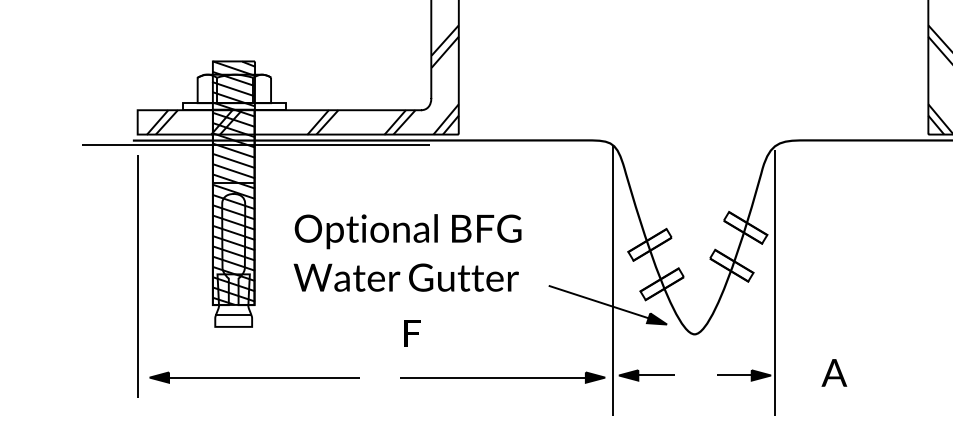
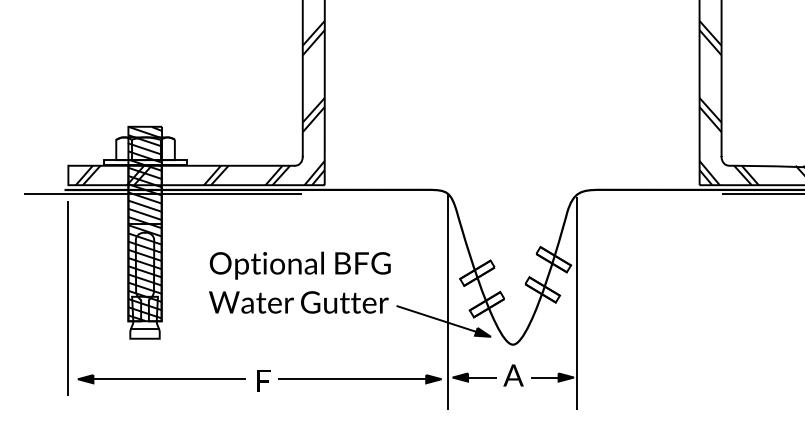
text: (407, 252) -> (299, 282), moved
text: (412, 332) -> (263, 380), moved
text: (834, 372) -> (513, 375), moved

